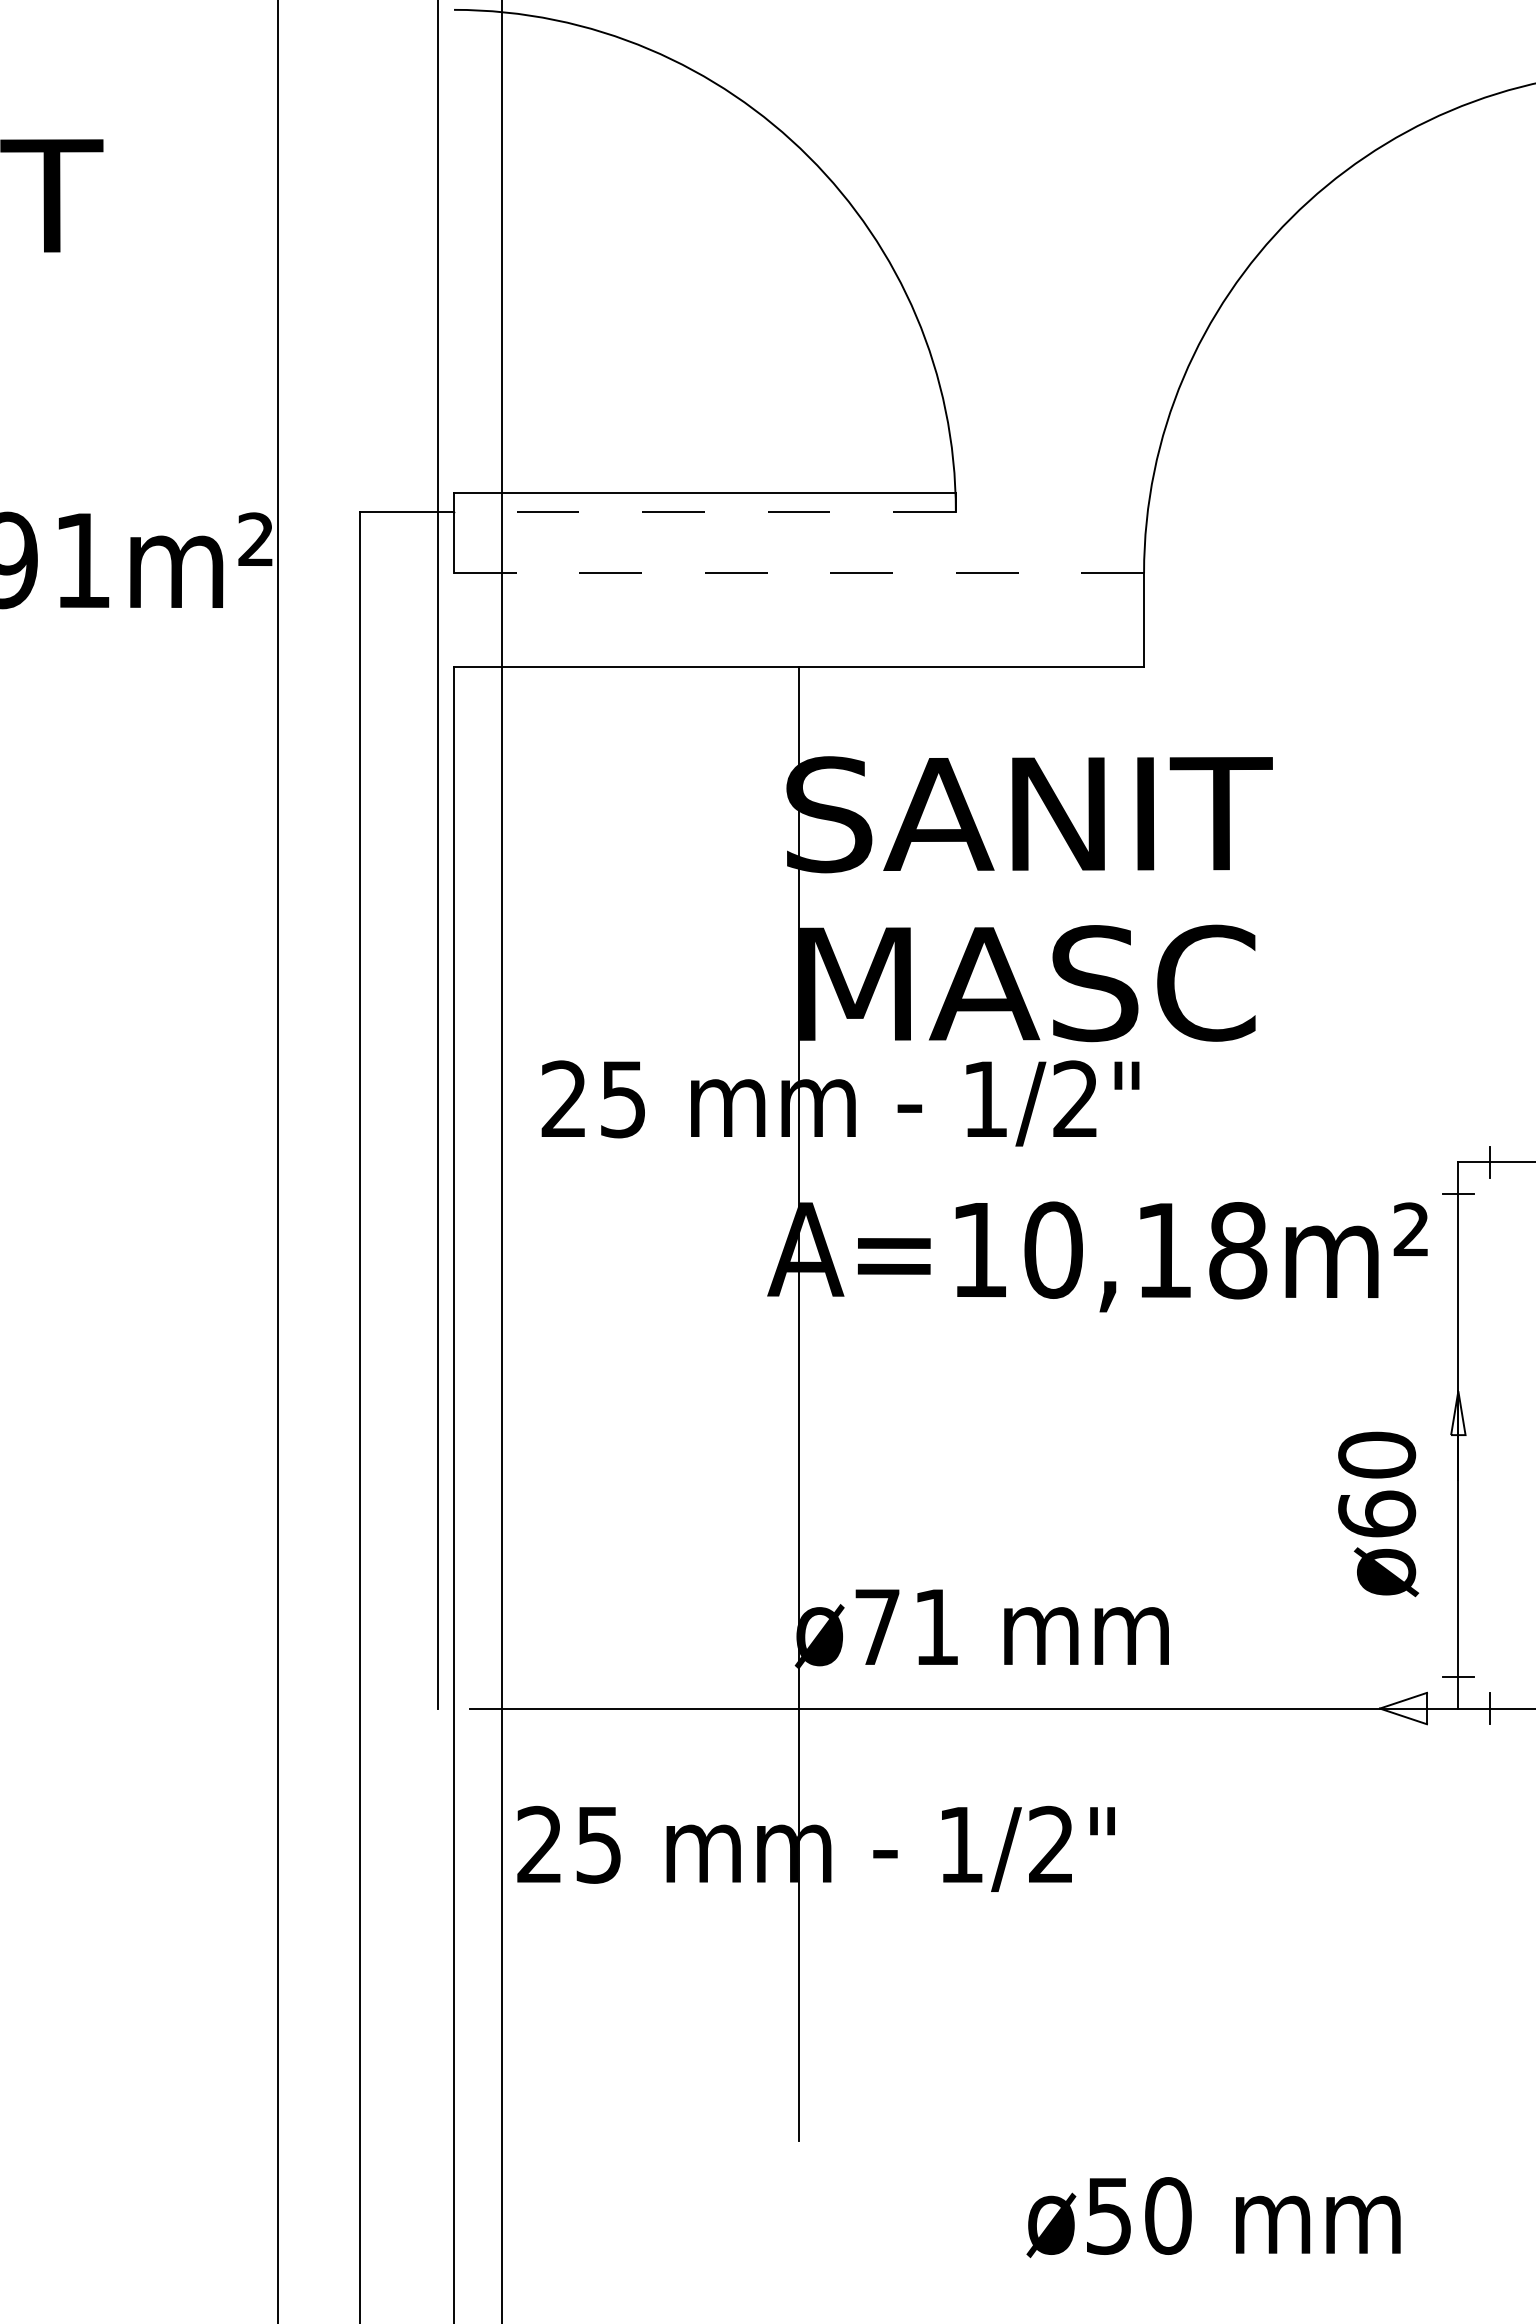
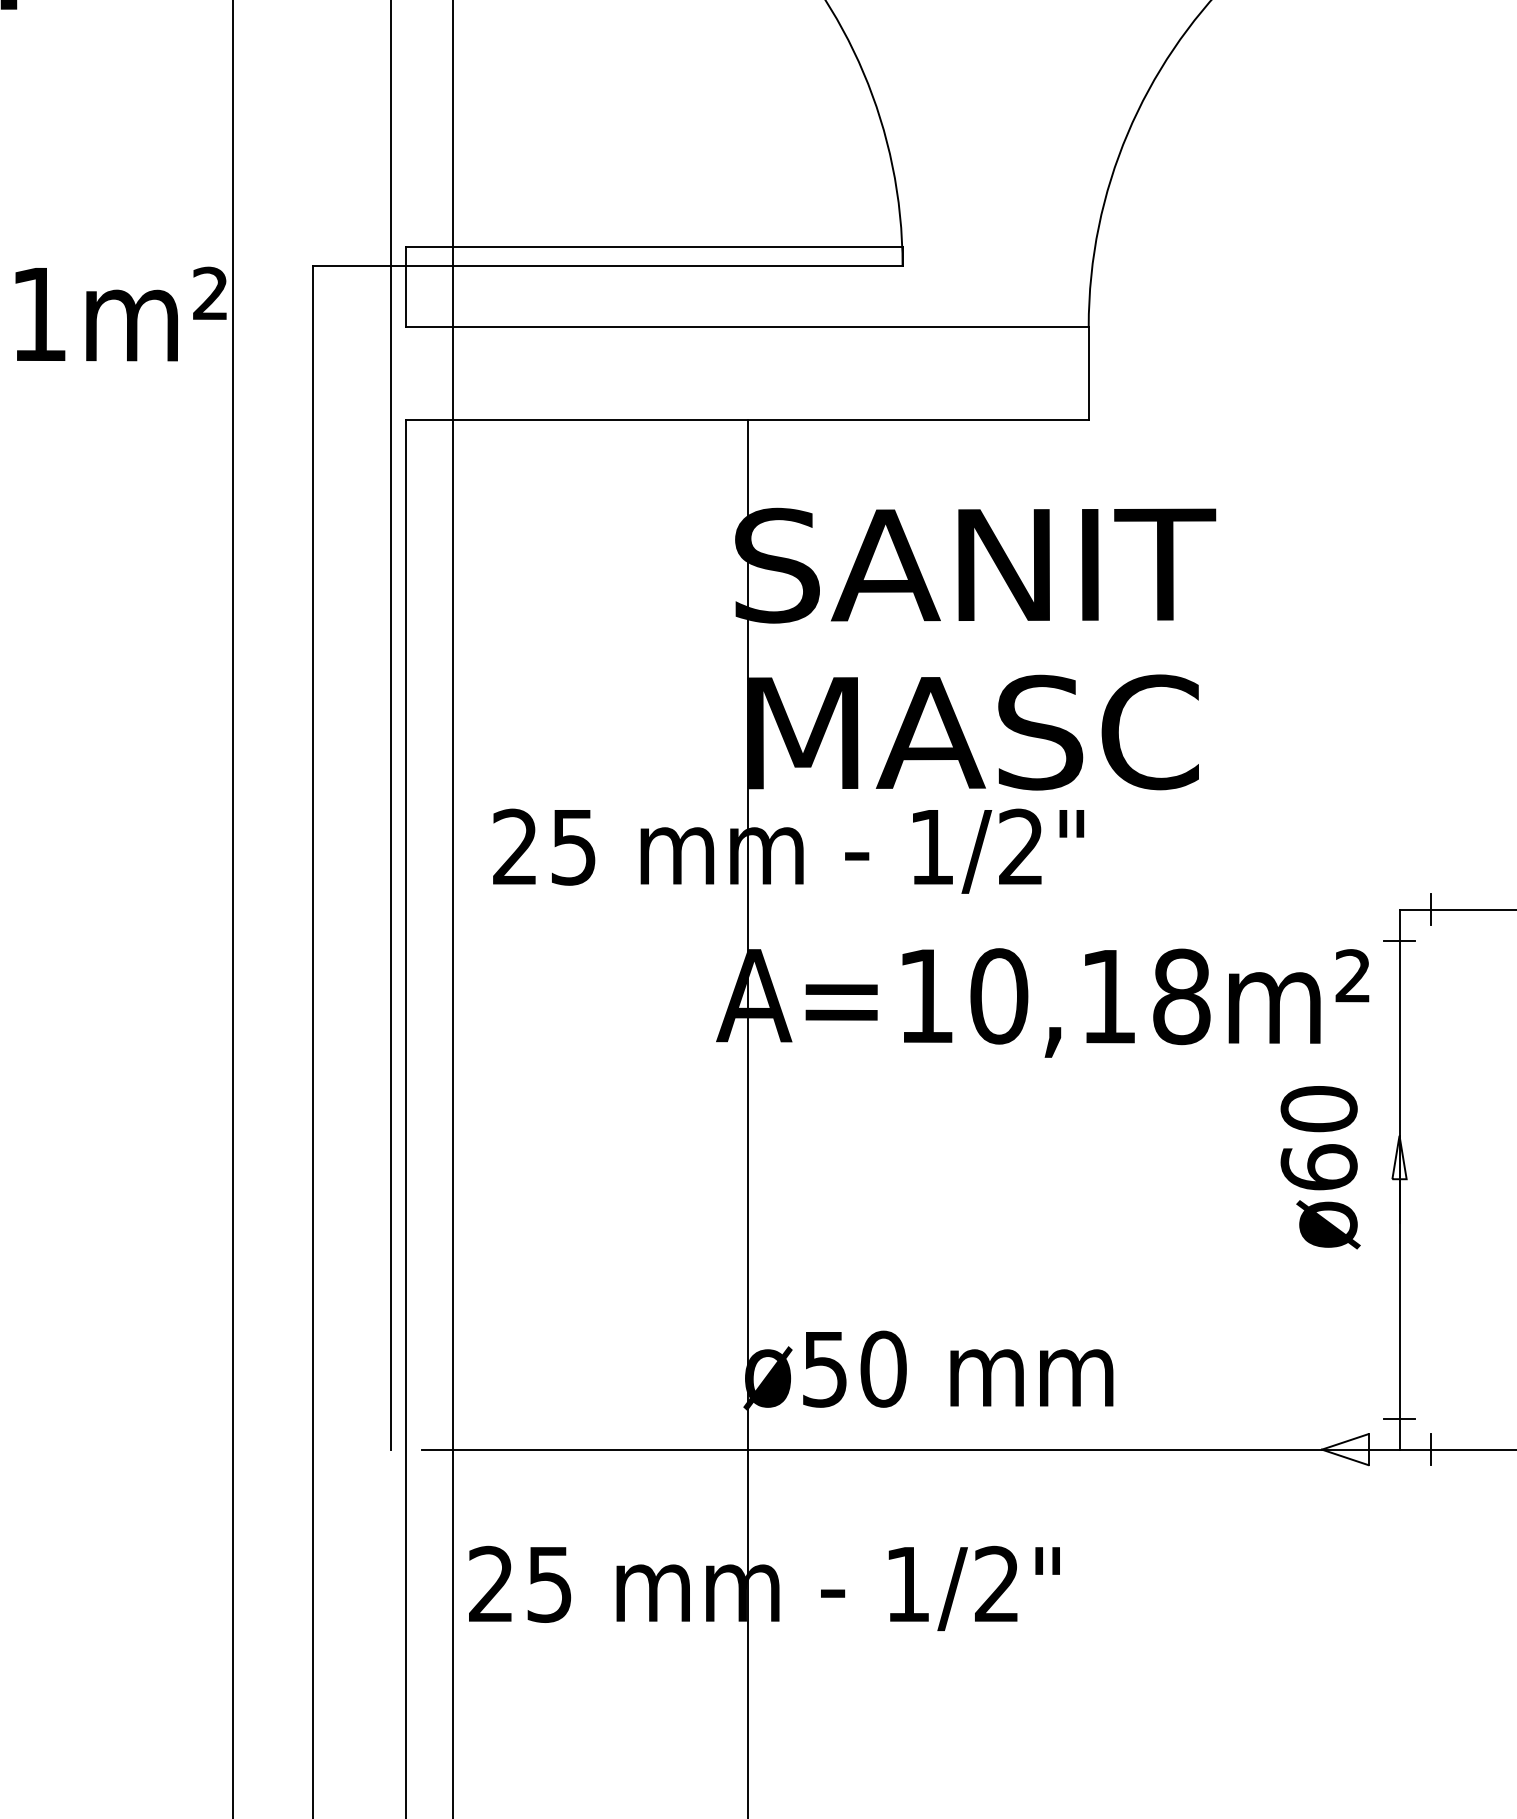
line: (704, 511) -> (654, 265), dashed -> solid
line: (799, 573) -> (747, 327), dashed -> solid
text: (1378, 1514) -> (1320, 1167), moved
text: (907, 1627) -> (854, 1369), ø71 -> ø50

